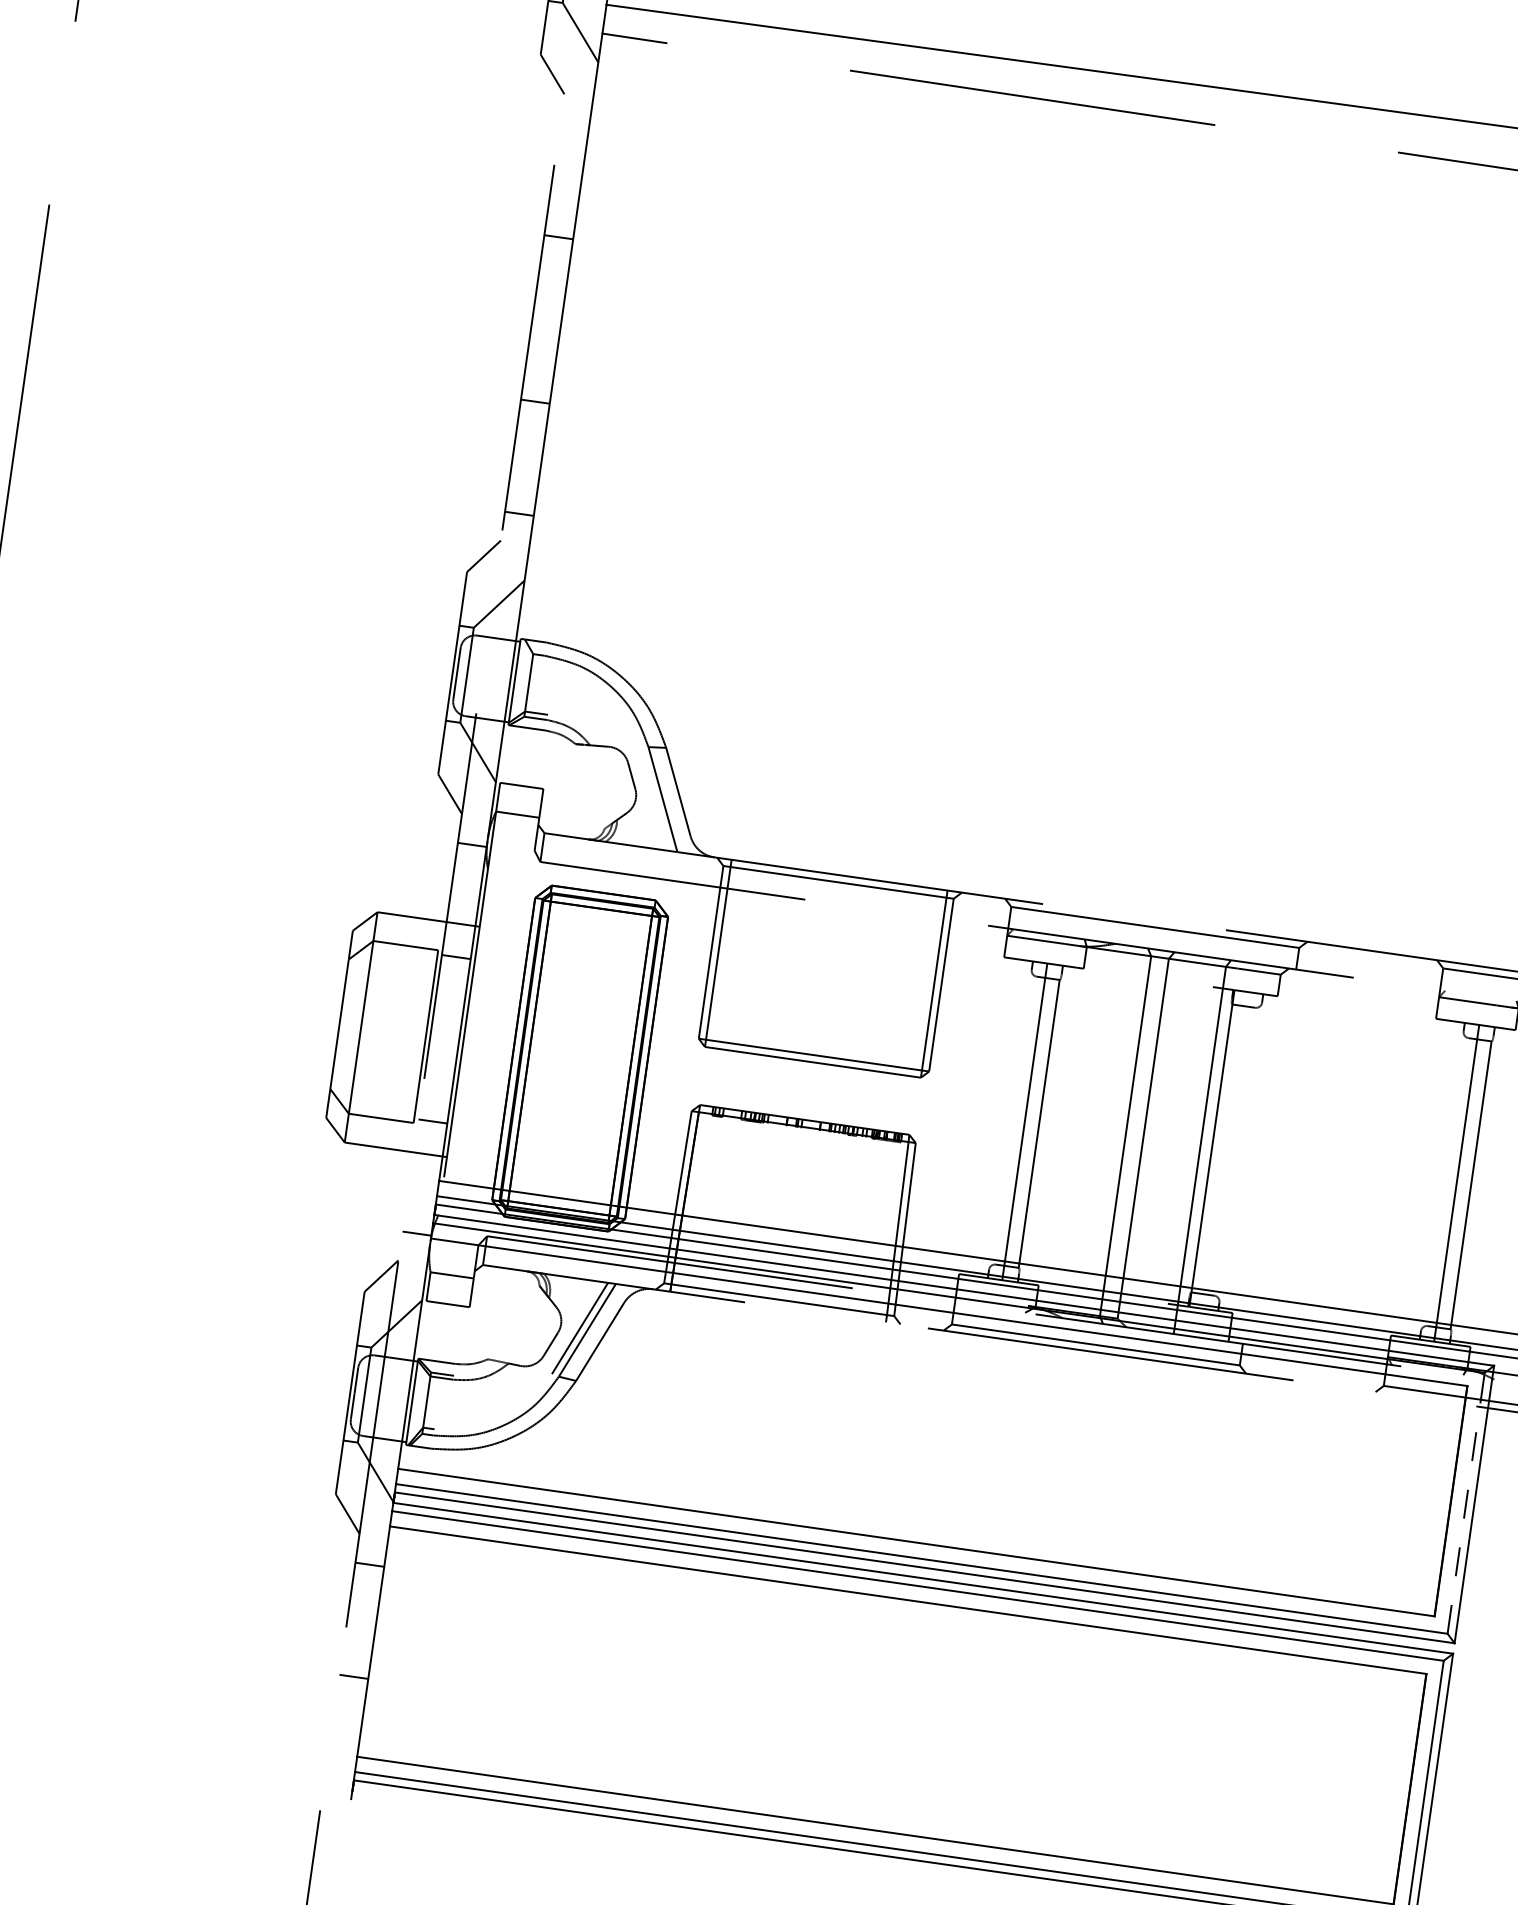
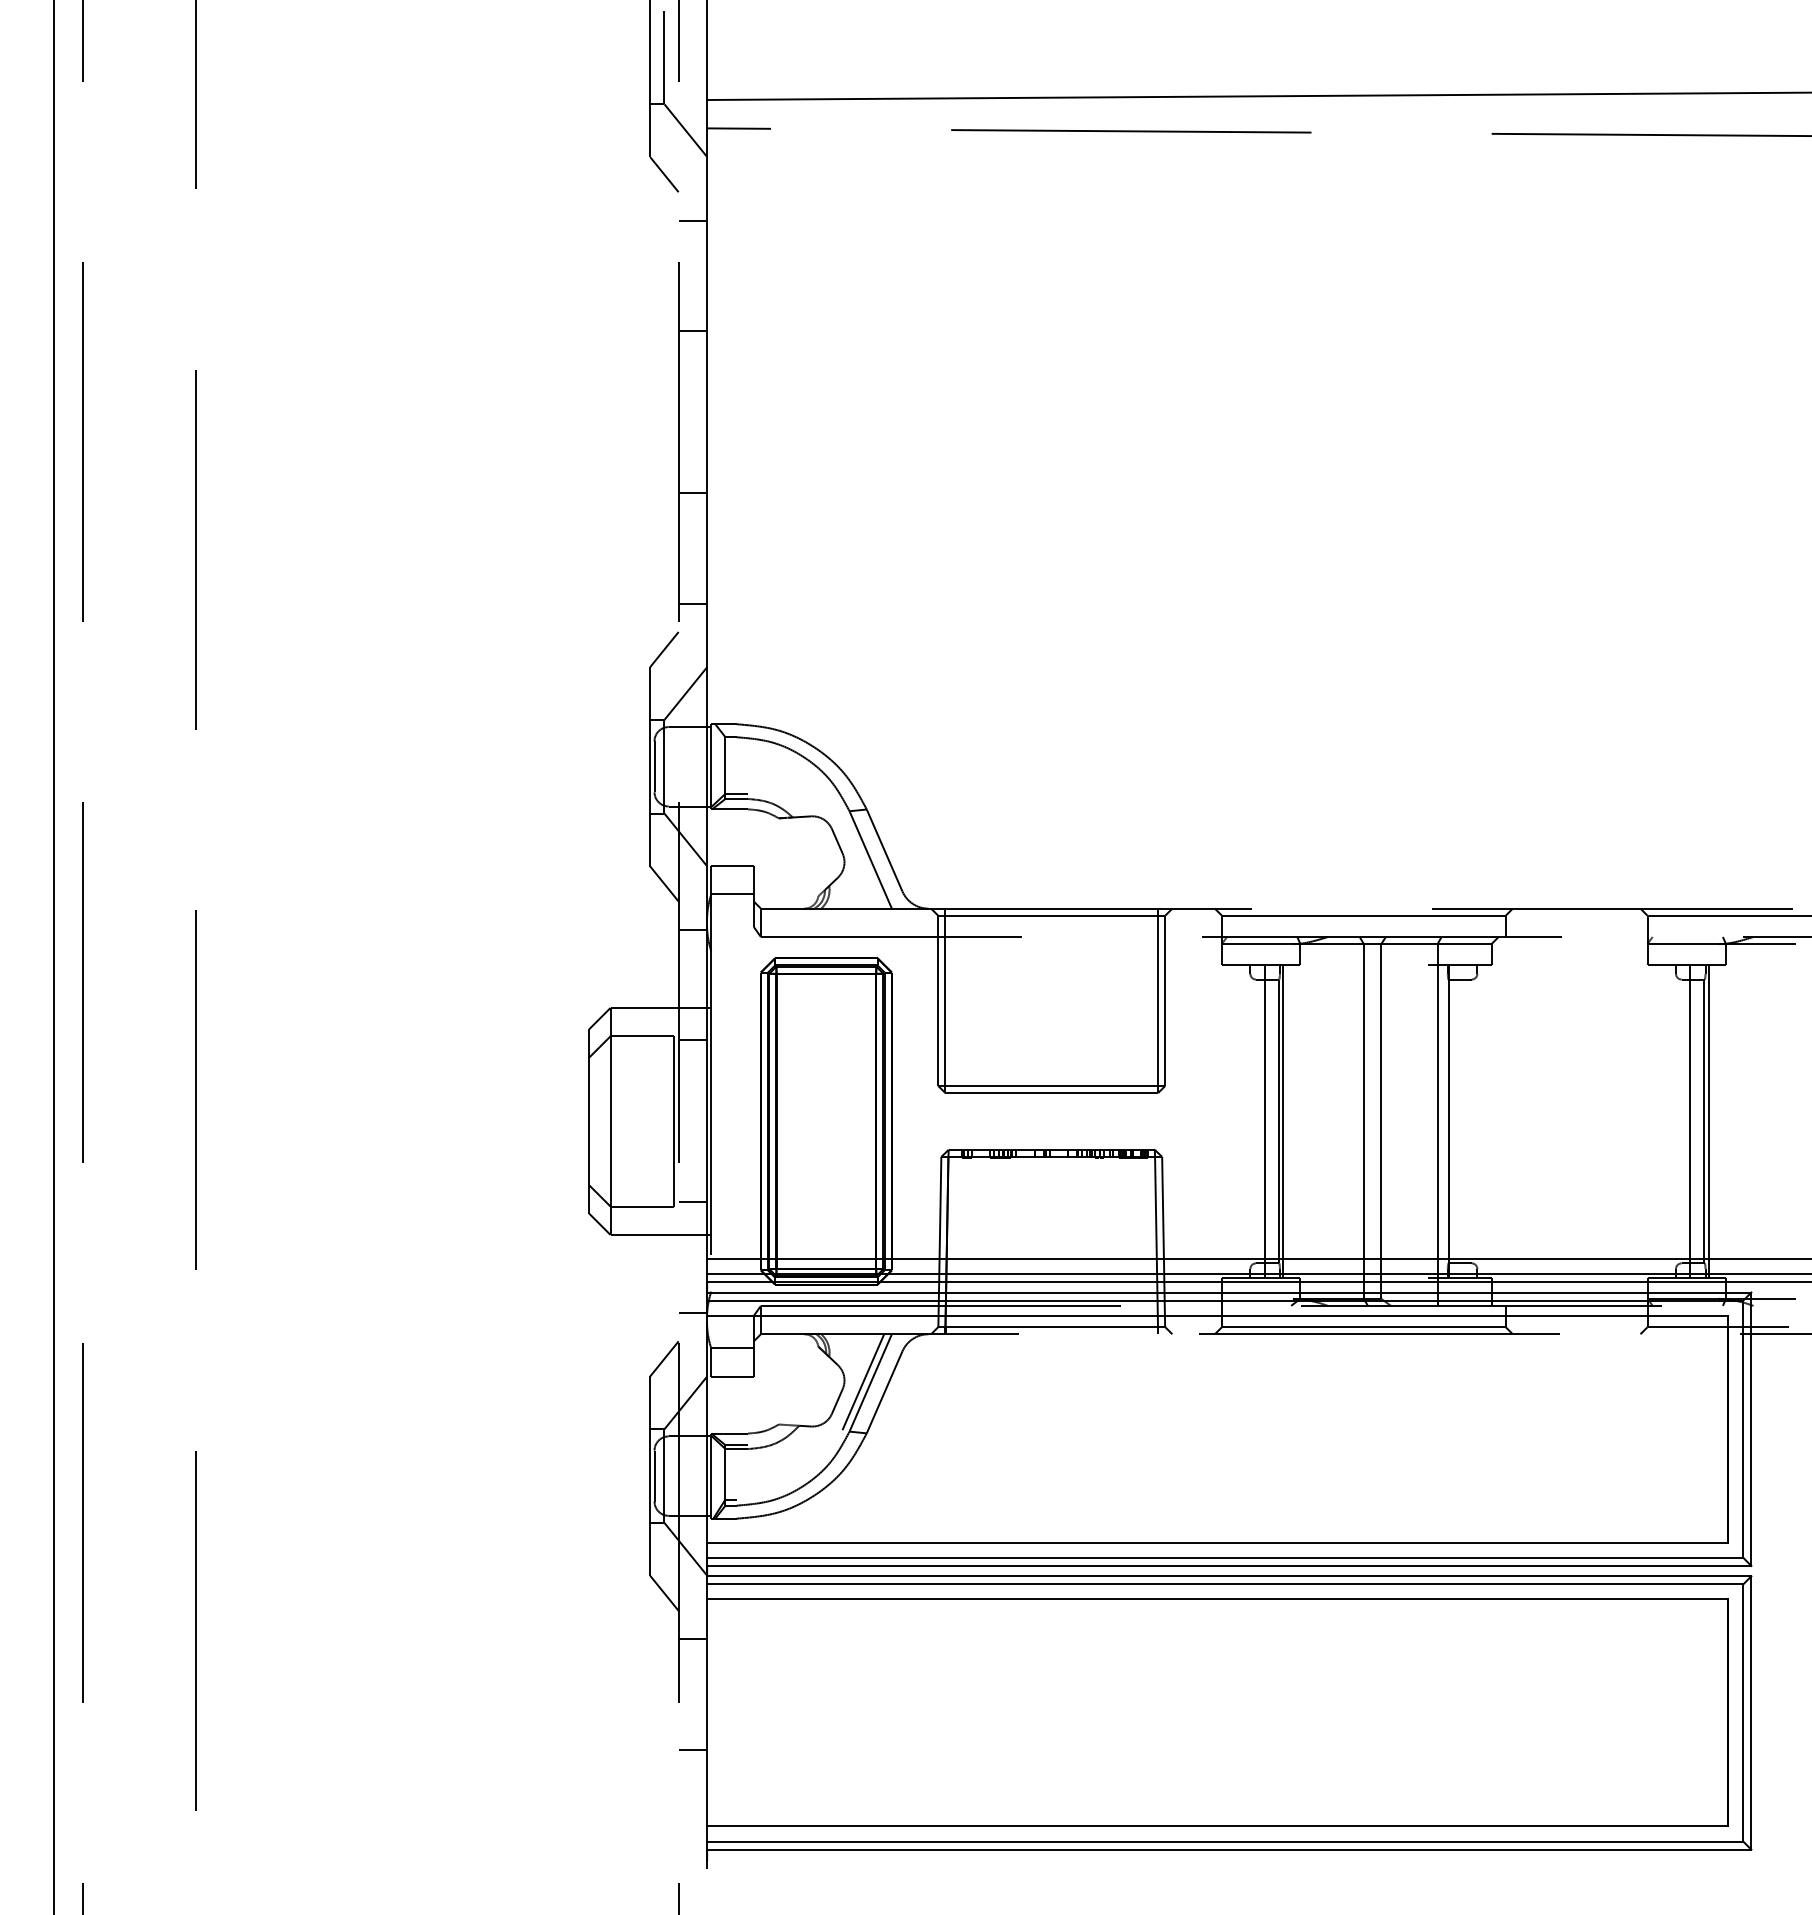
line: (574, 124) -> (692, 220), added
line: (1044, 1124) -> (1283, 1121), added
line: (1475, 1186) -> (1708, 1121), added
line: (1466, 1503) -> (1743, 1429), dashed -> solid

